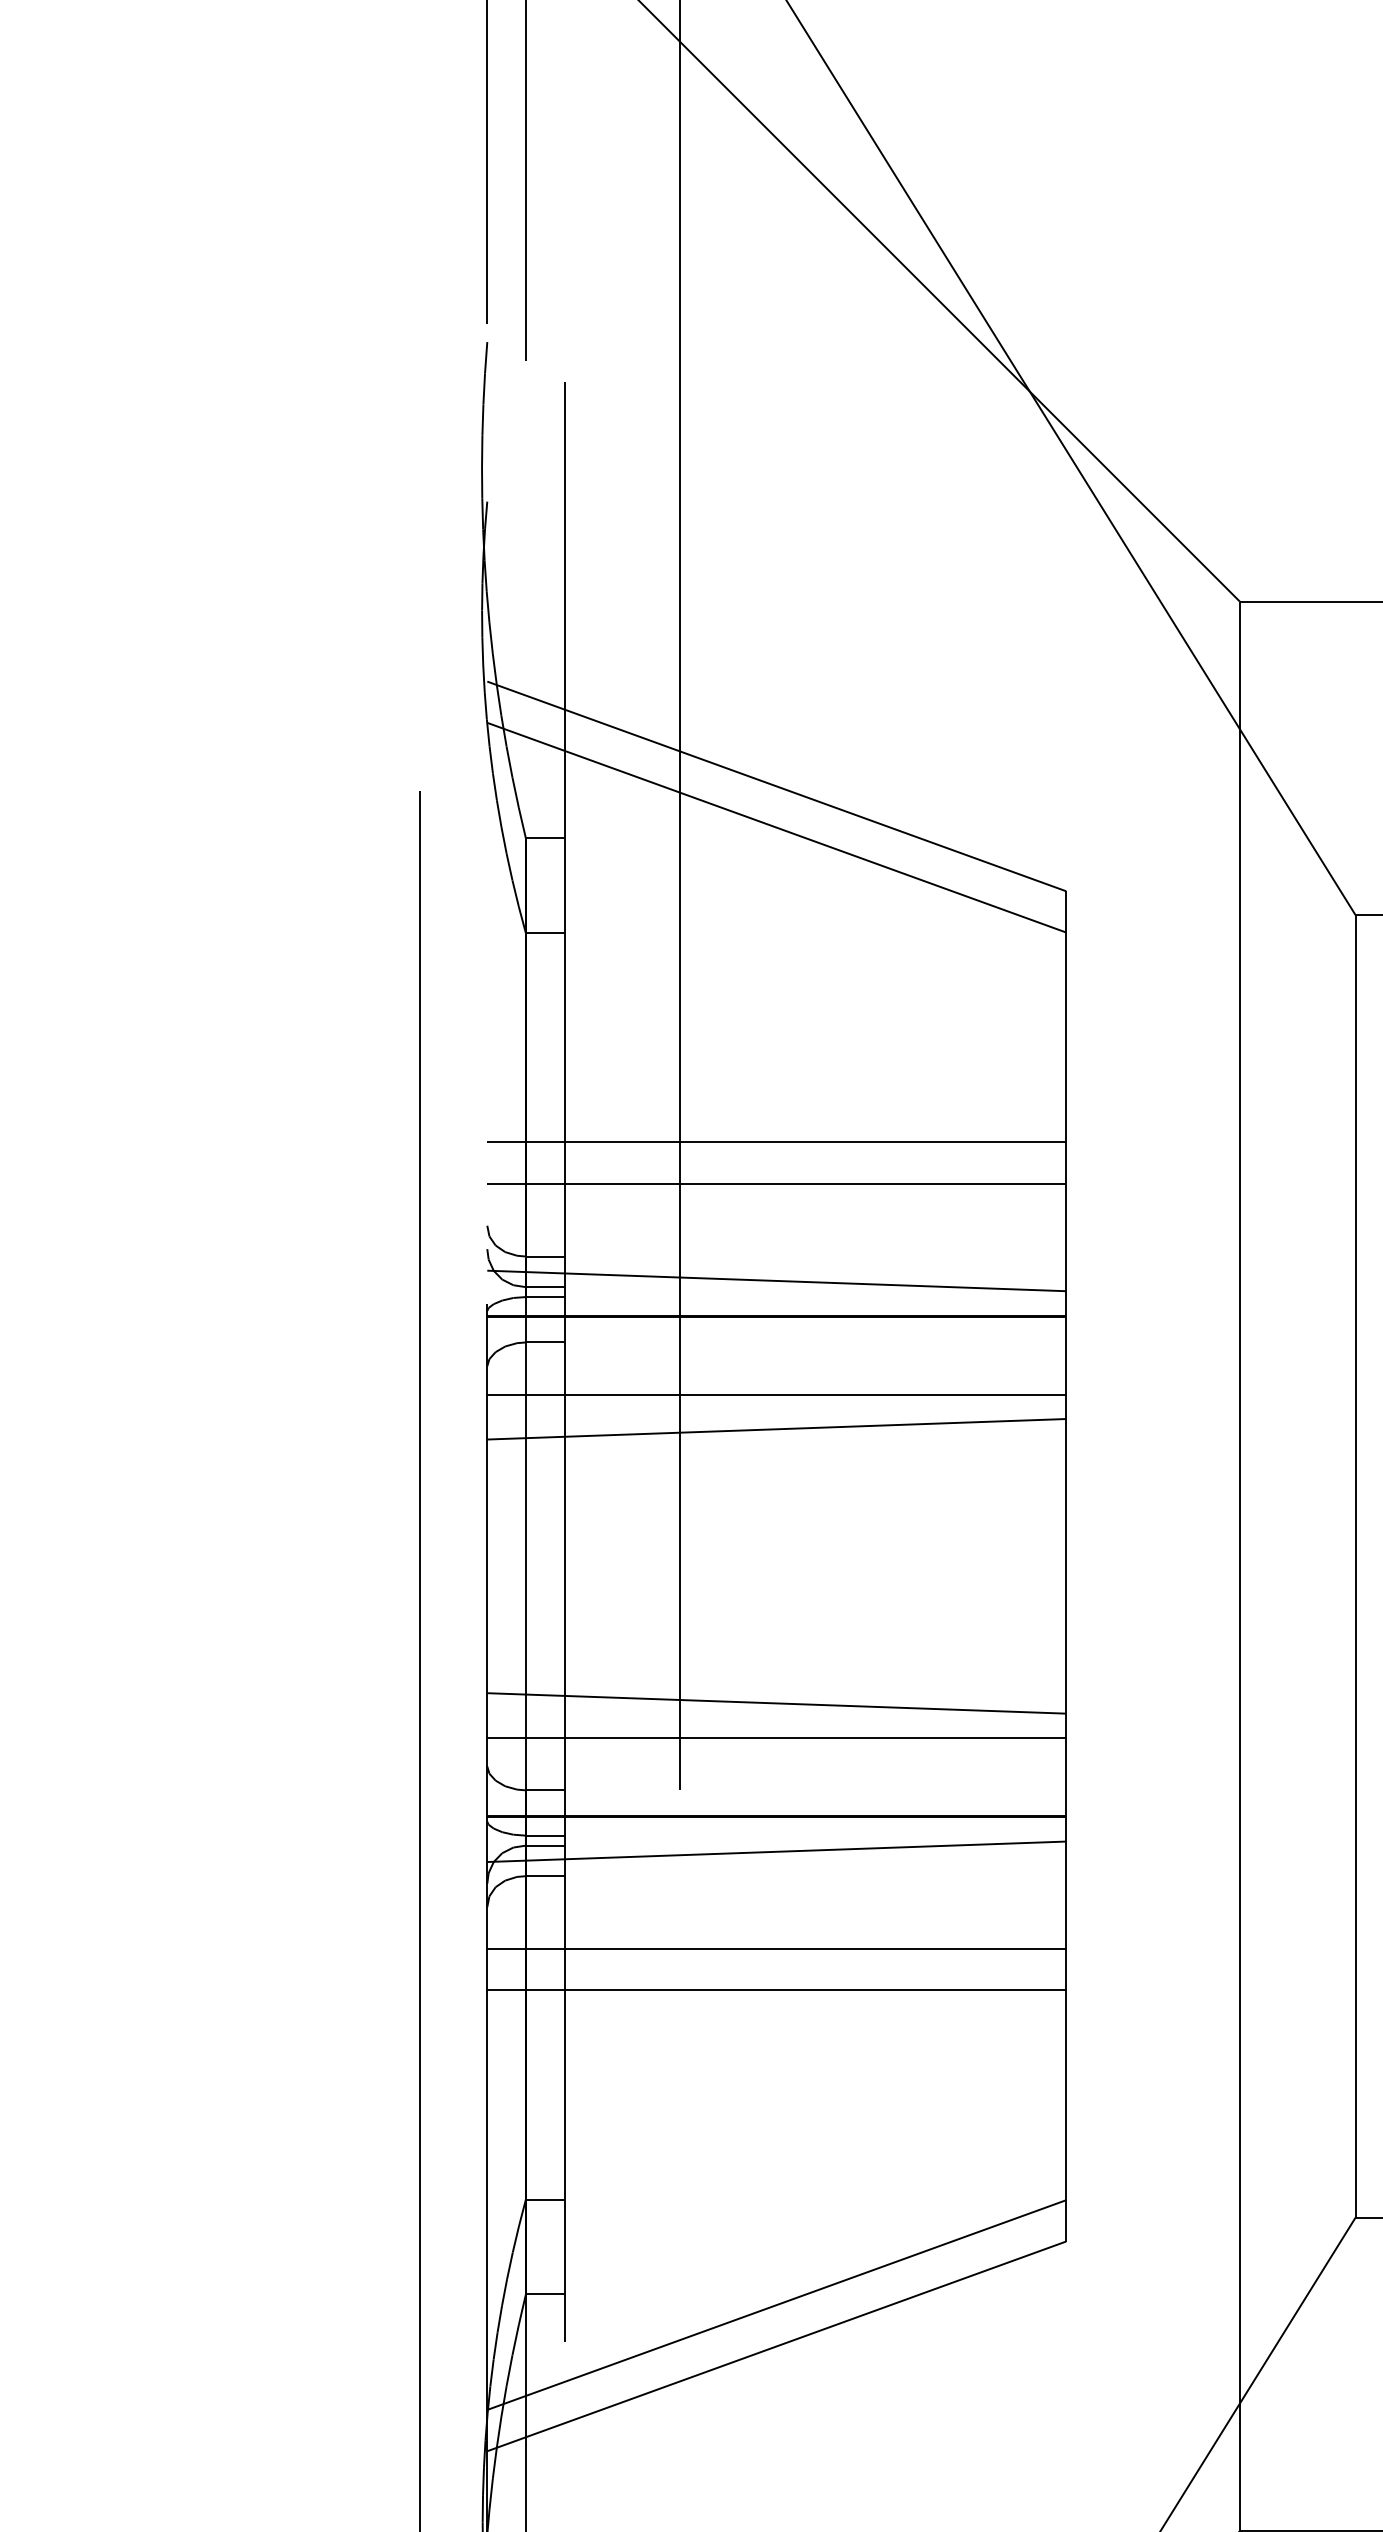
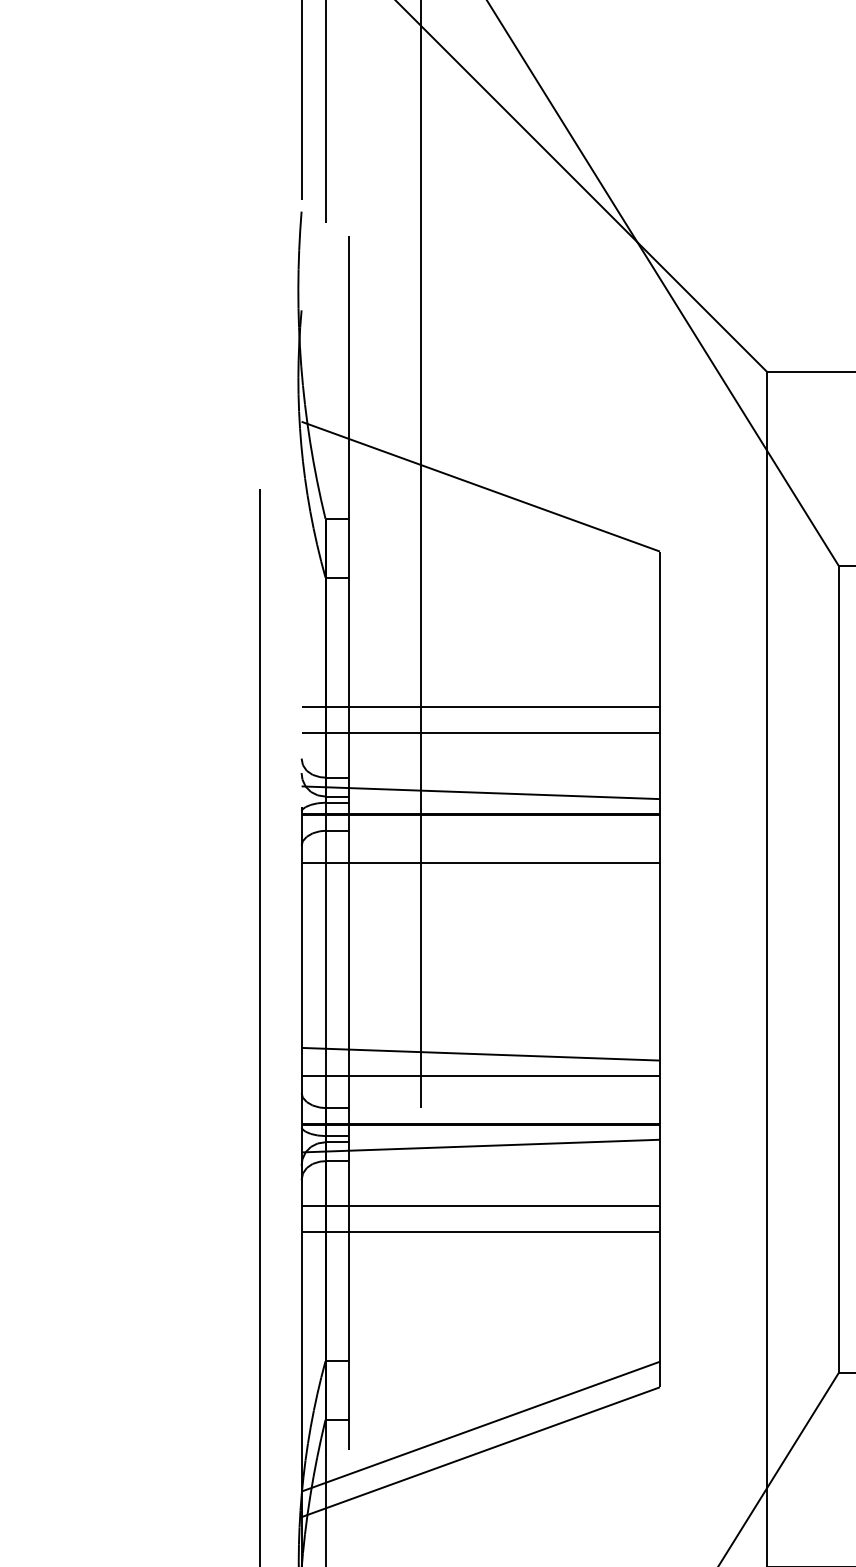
line: (776, 828) -> (480, 512), removed
line: (776, 1429) -> (480, 884), removed

